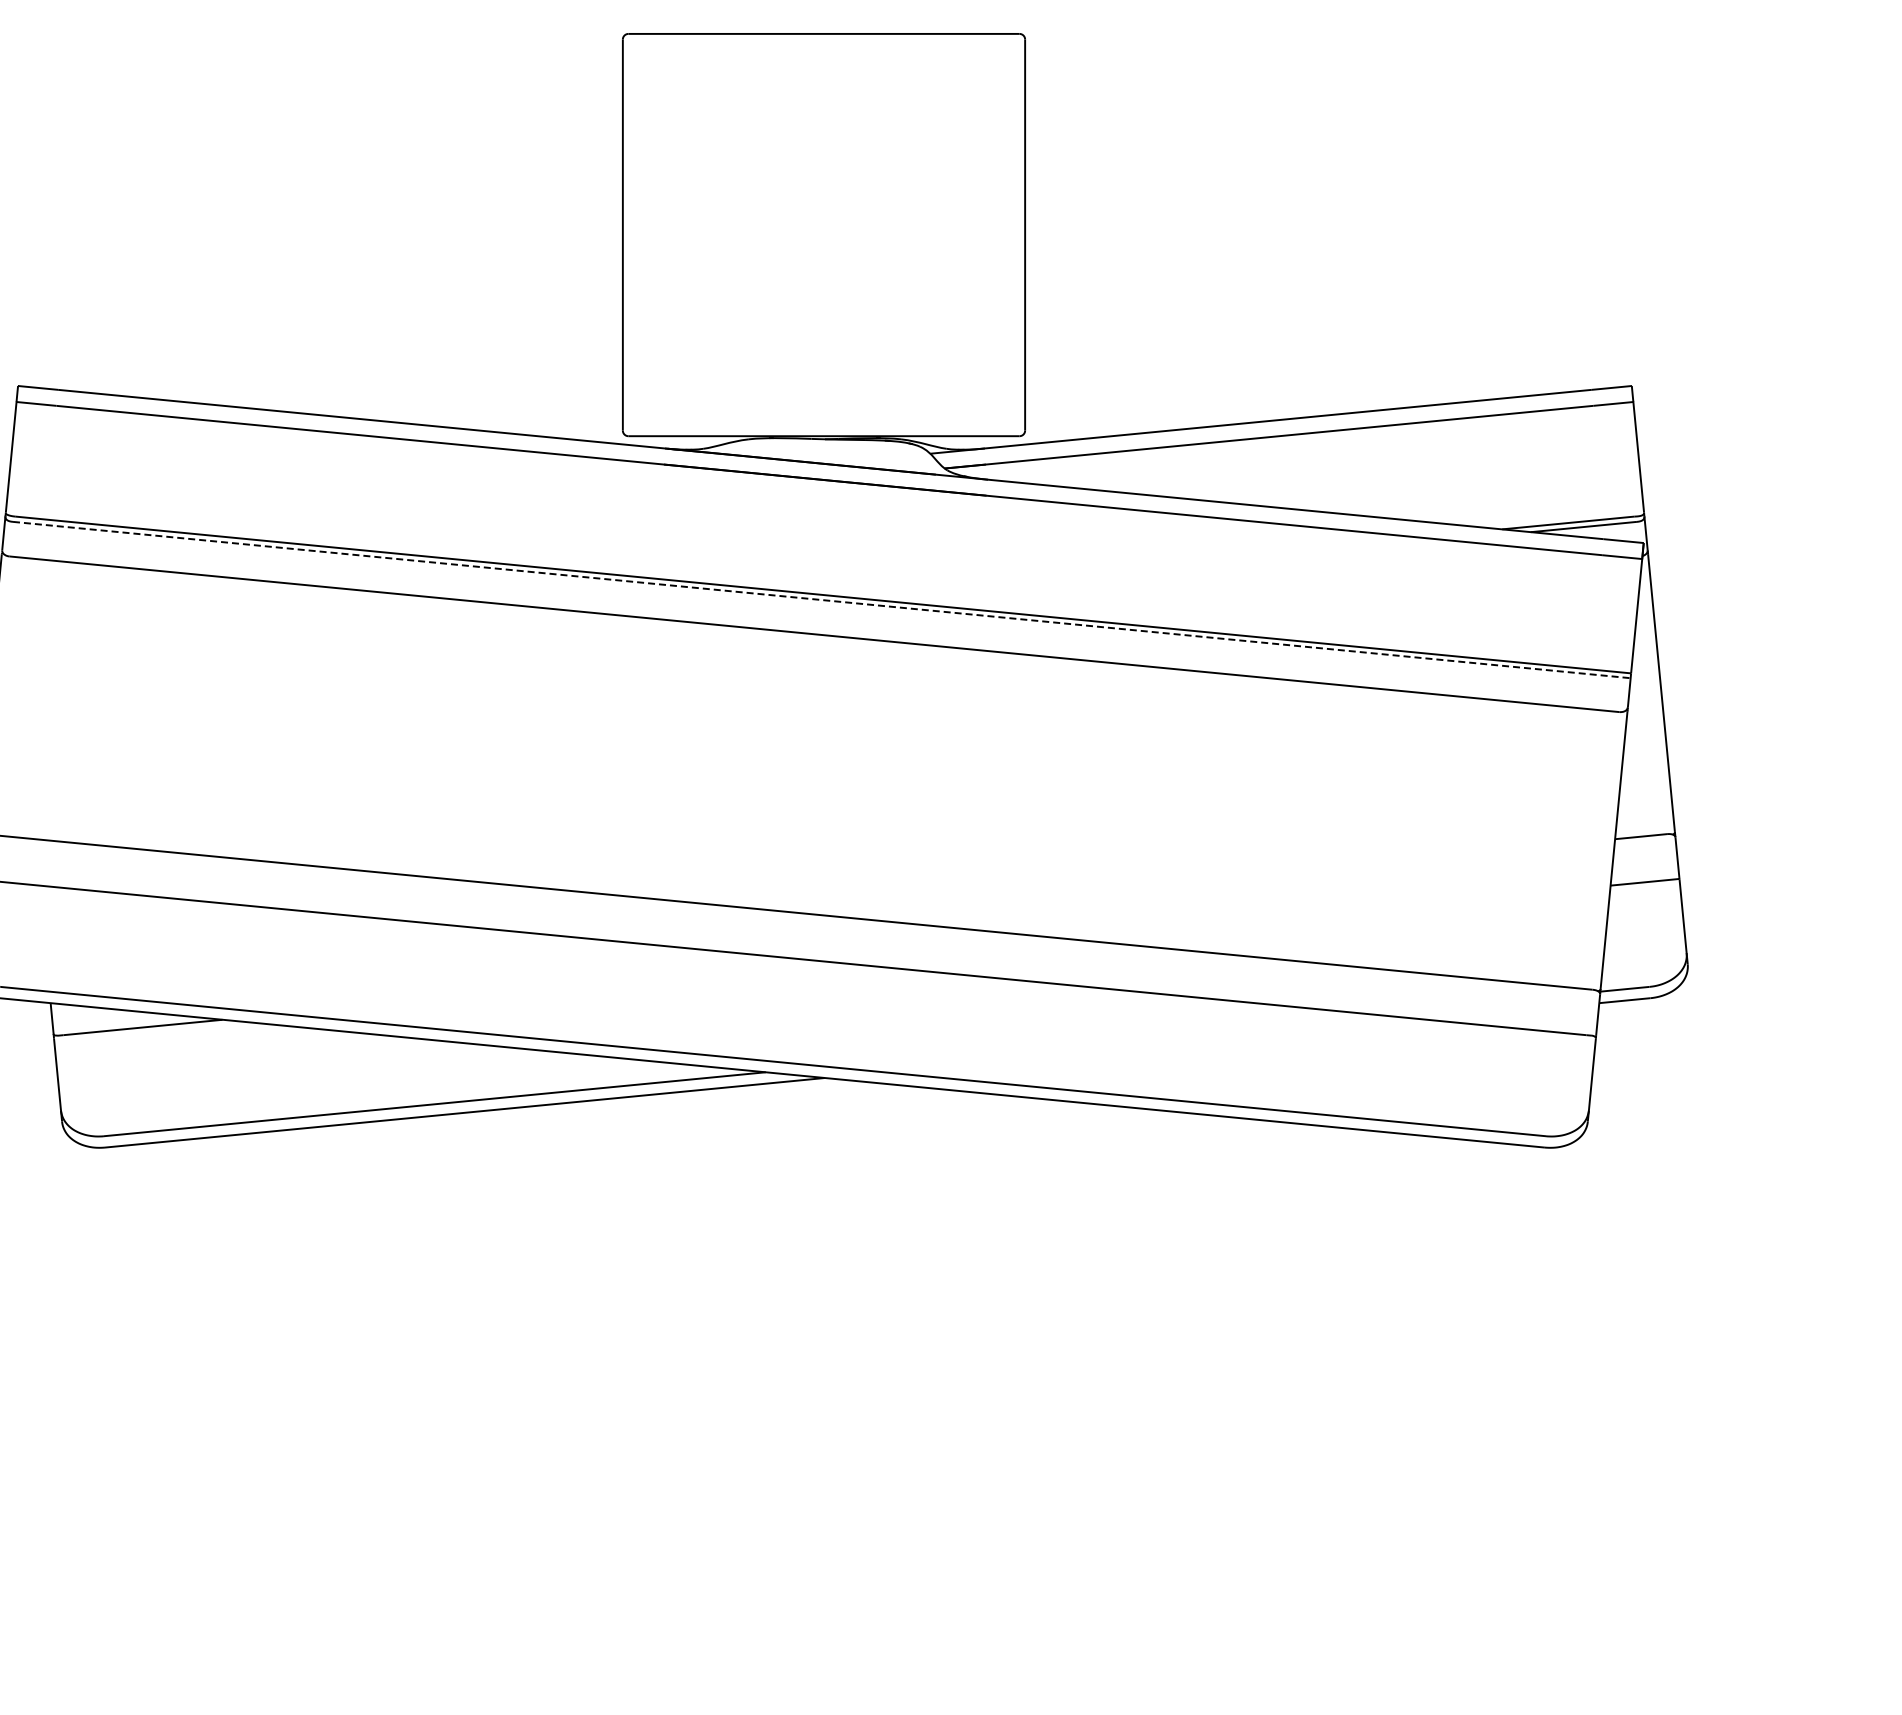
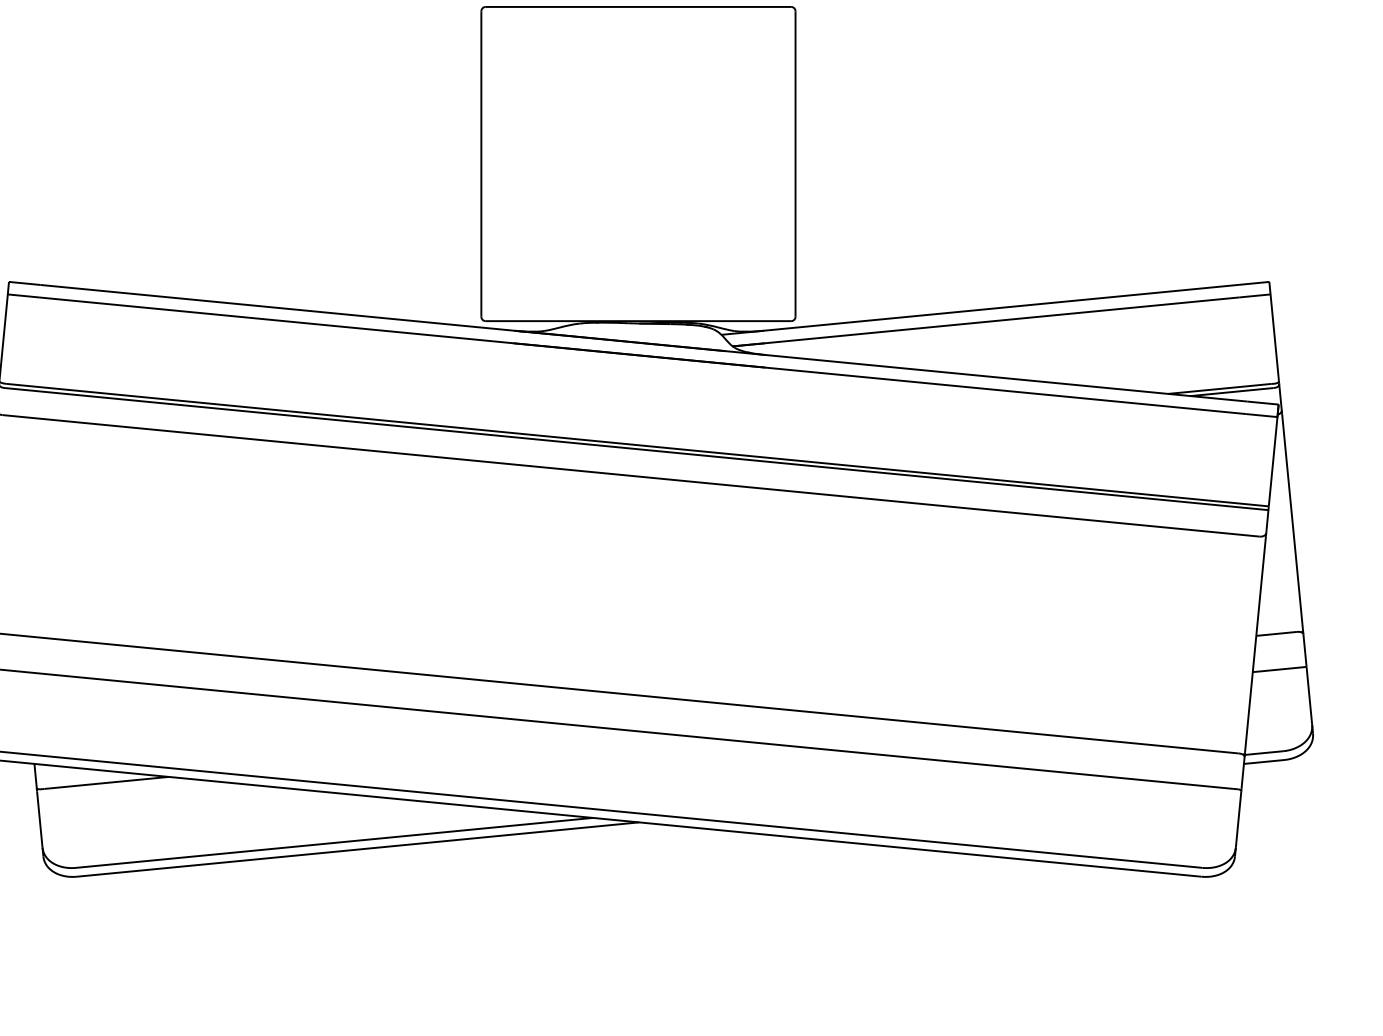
line: (821, 600) -> (636, 449), dashed -> solid

